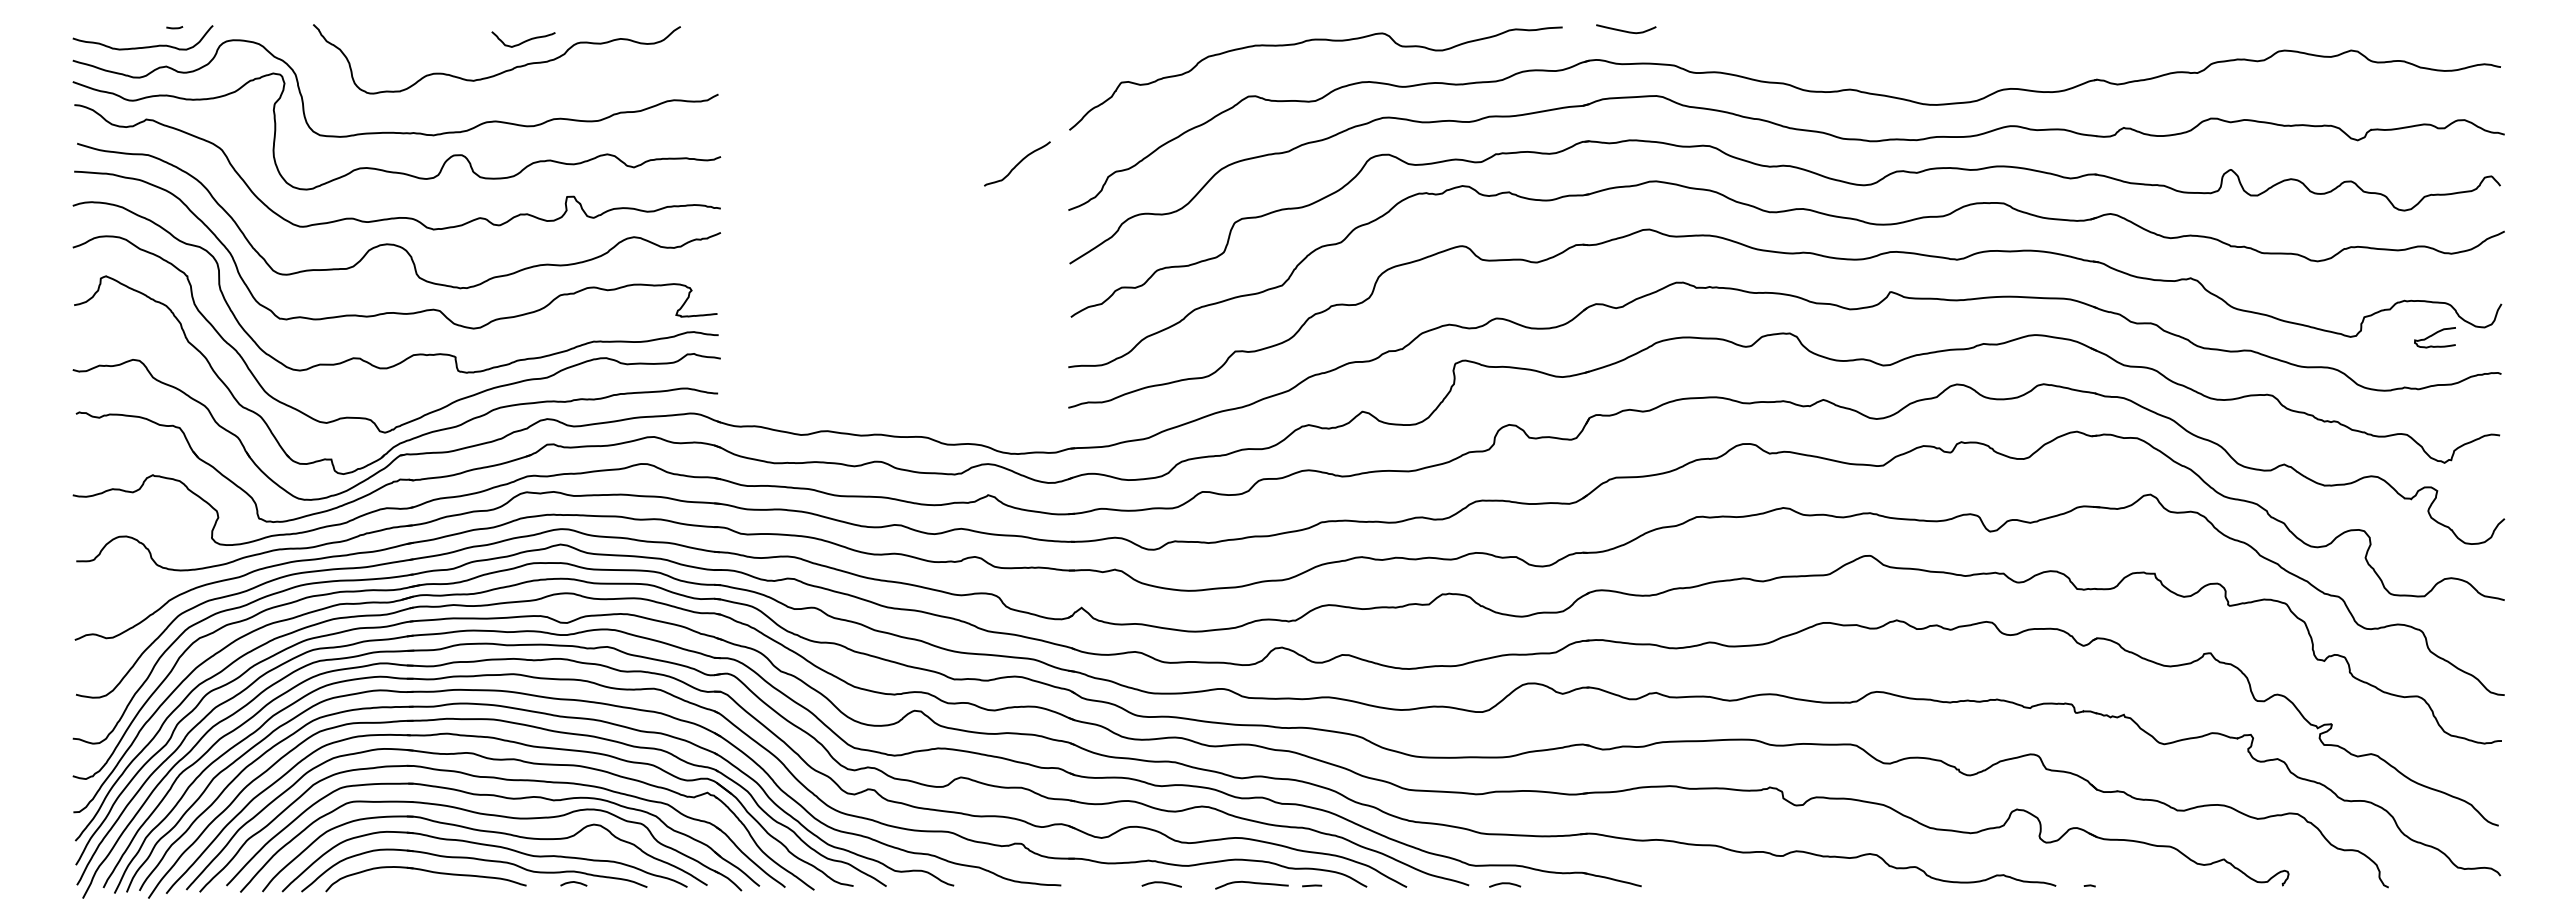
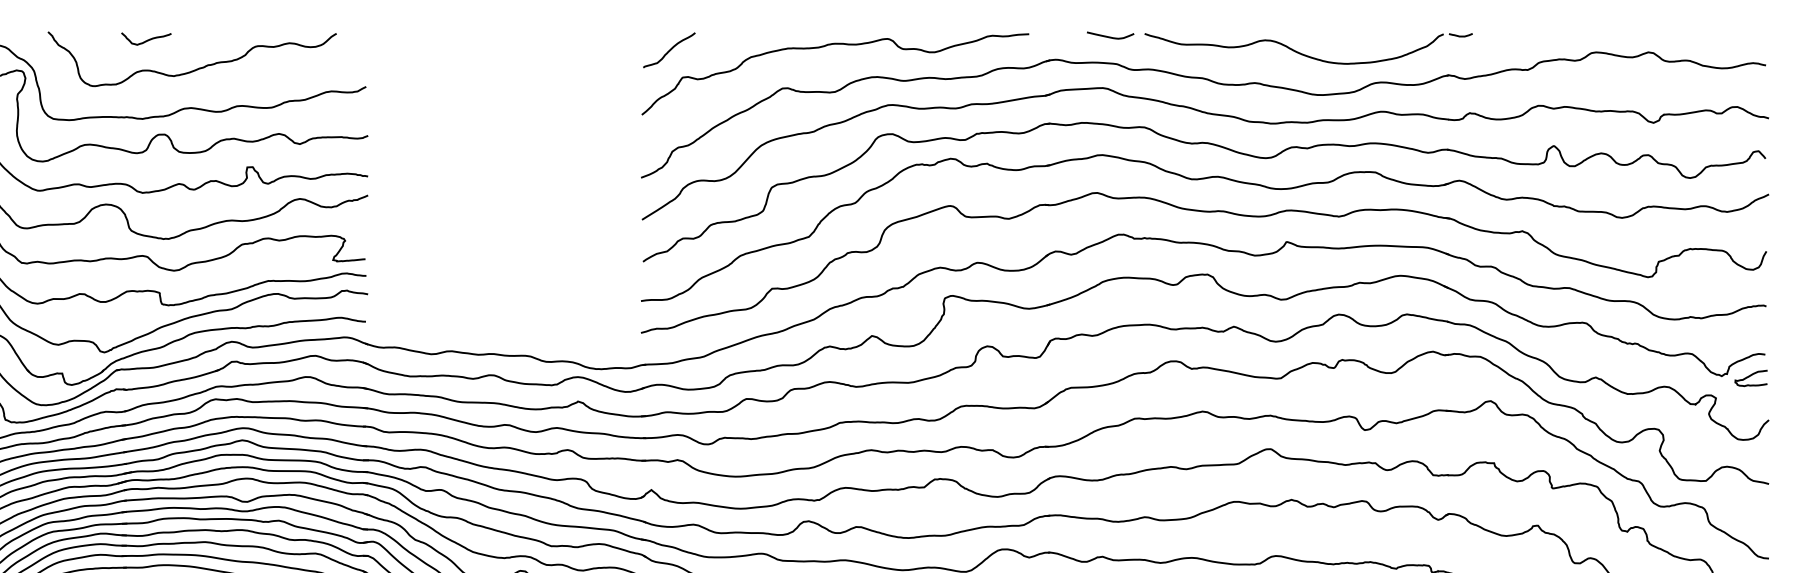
curve: (1626, 30) -> (1110, 36), moved
curve: (524, 40) -> (147, 39), moved
part: (1914, 53) -> (1305, 54), added
curve: (1017, 163) -> (669, 49), moved
curve: (2433, 335) -> (1749, 376), moved

